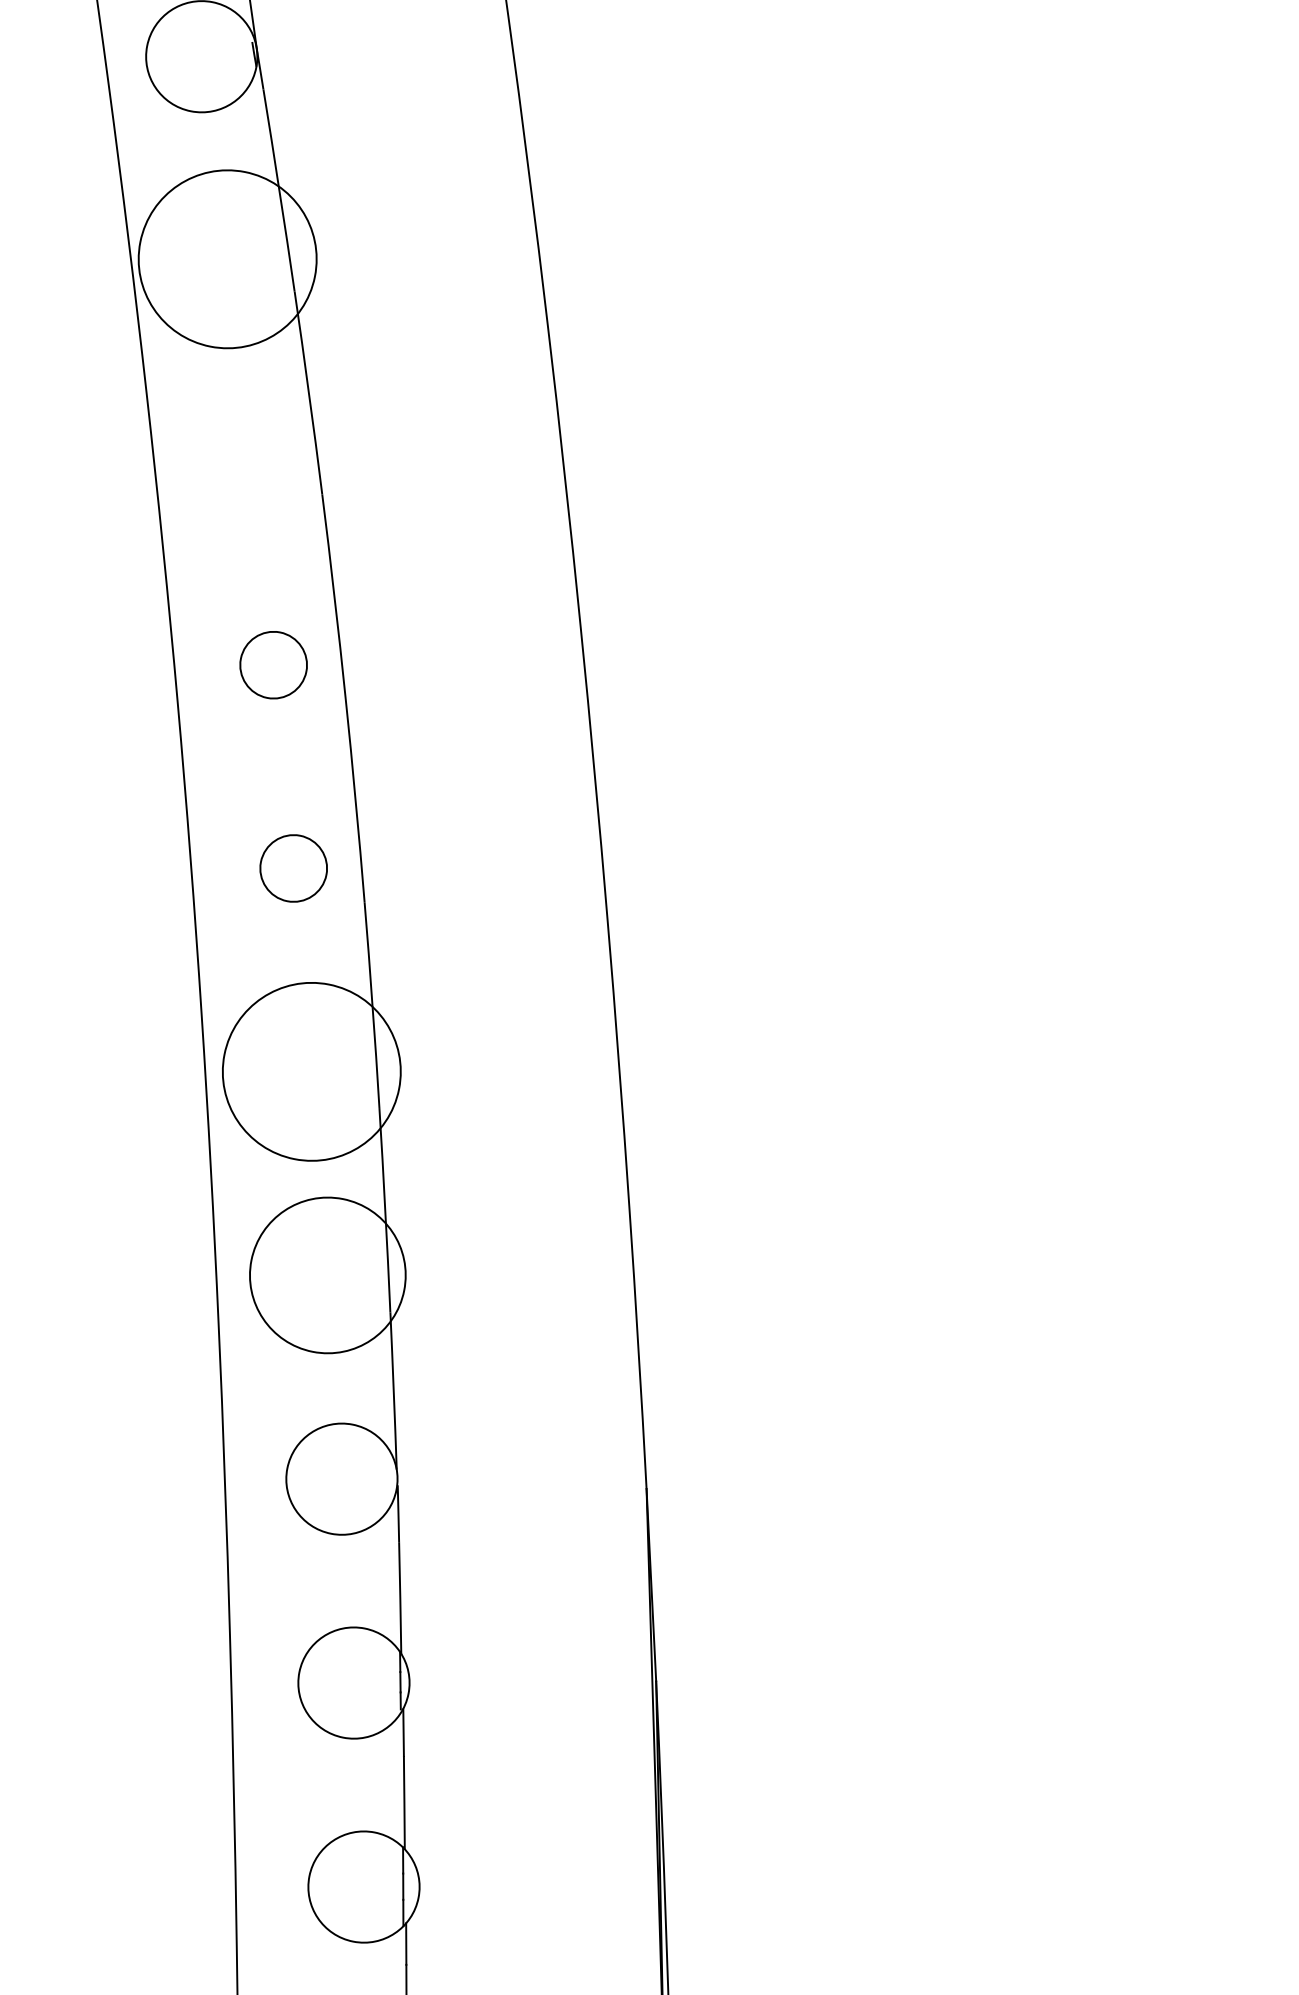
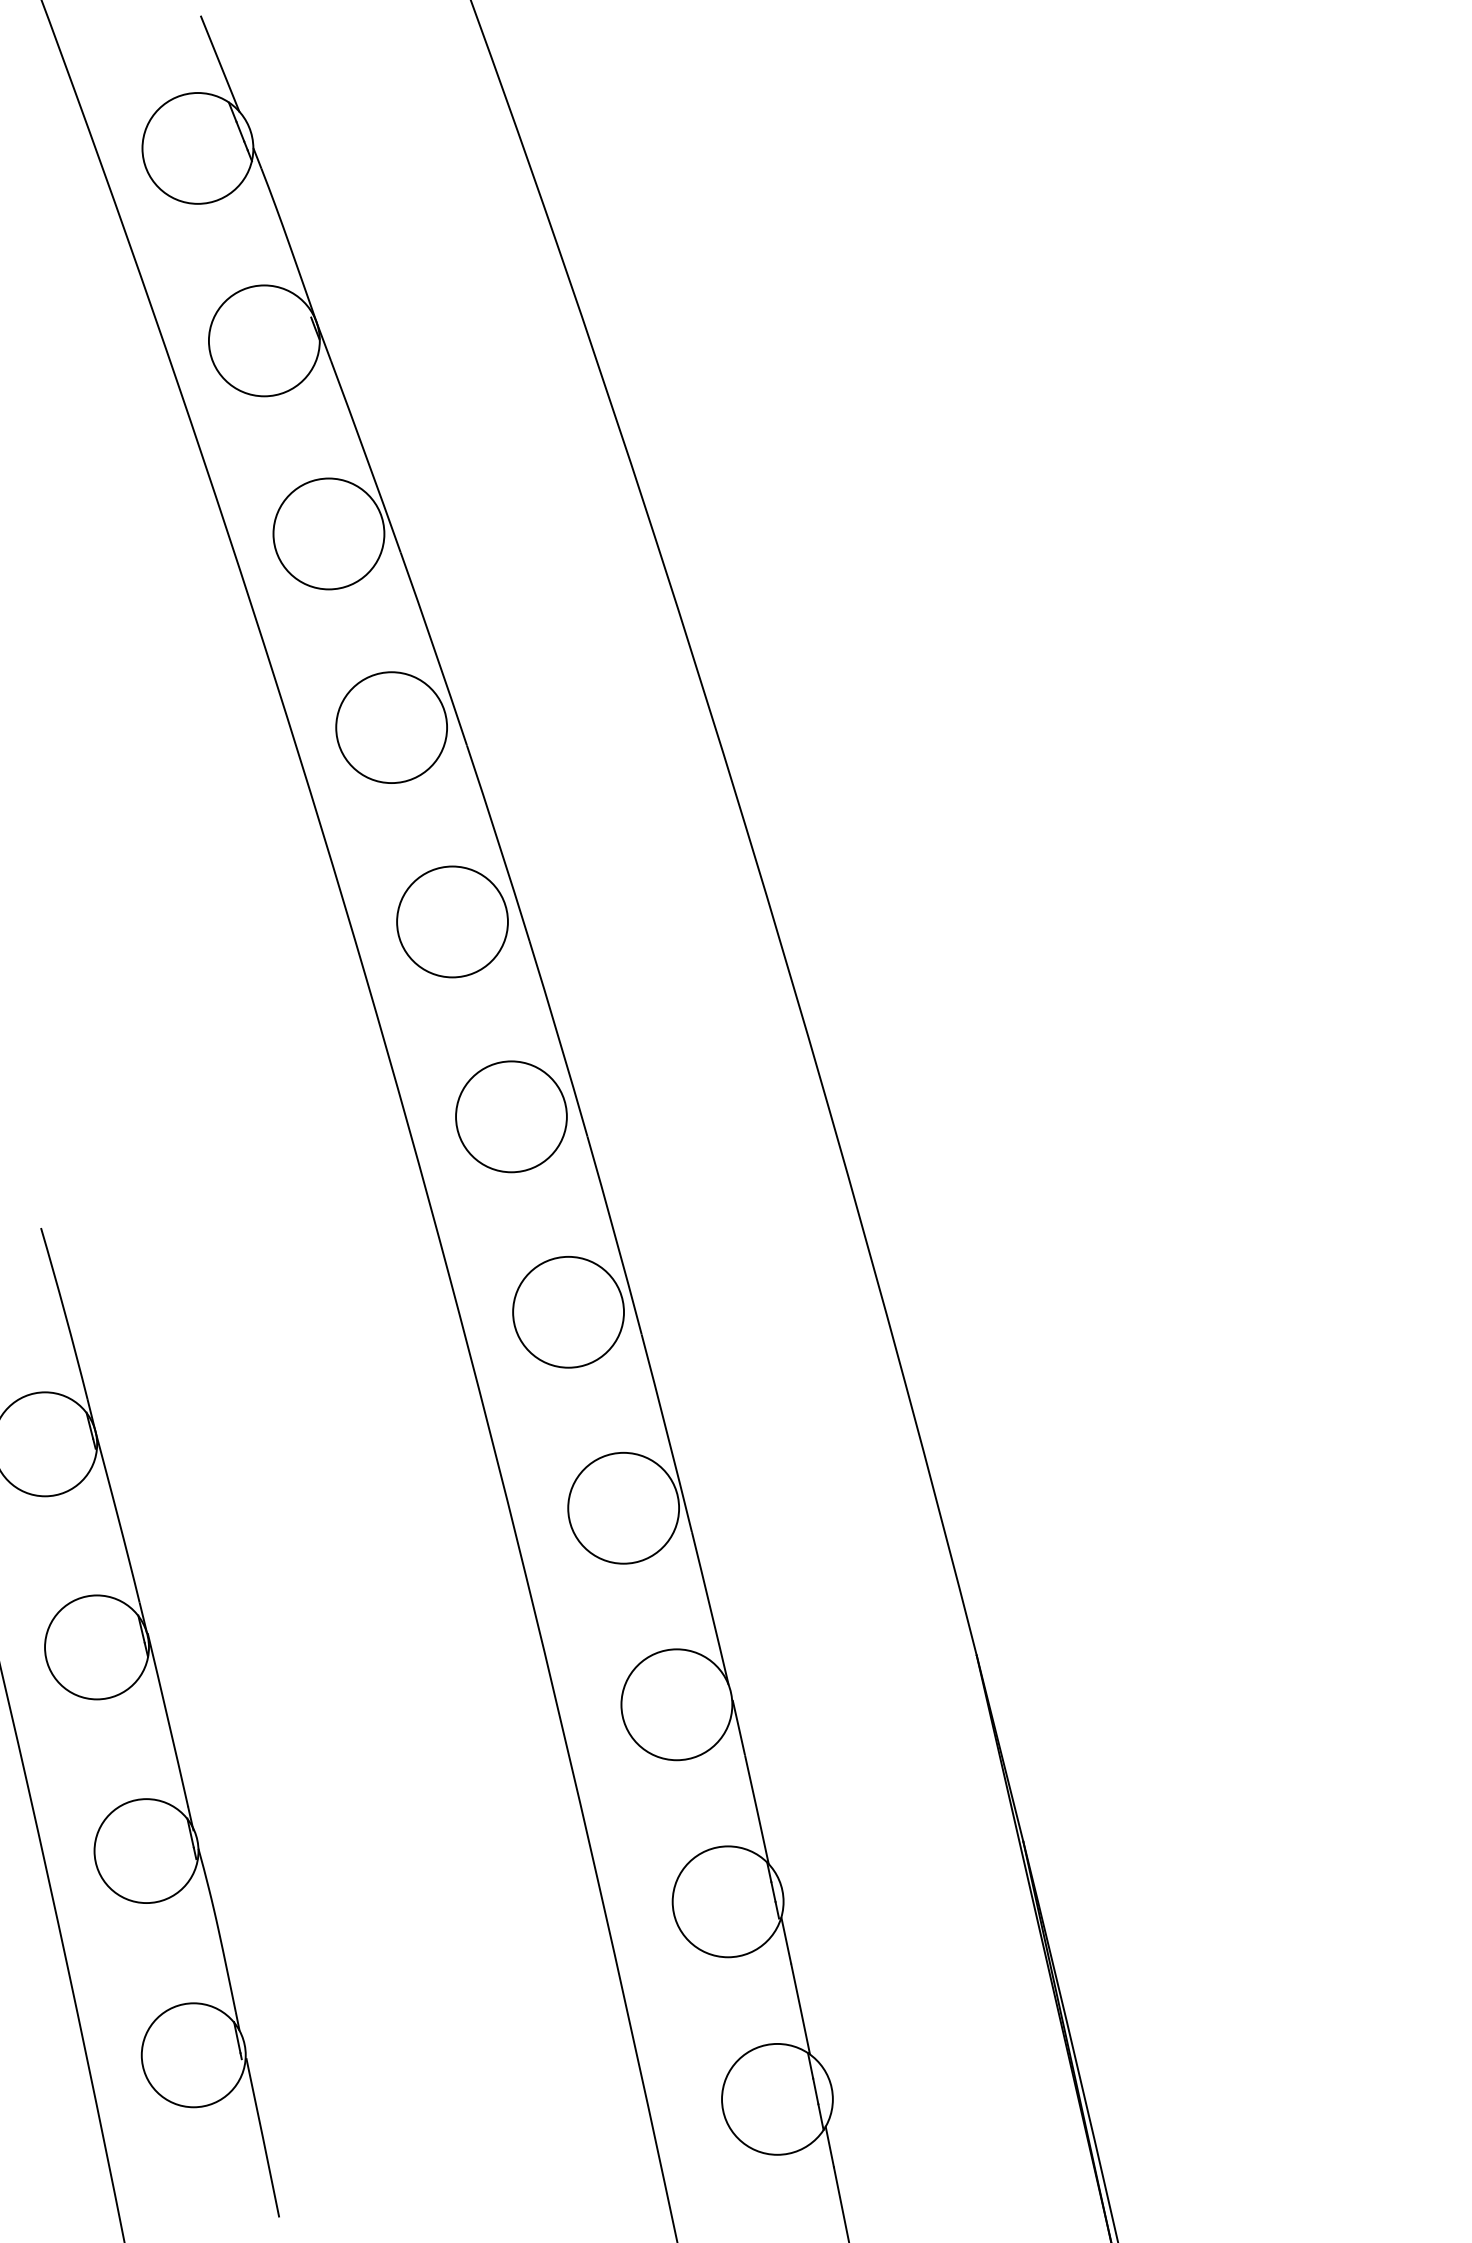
circle: (227, 258) -> (328, 533), size x0.62
circle: (251, 461) -> (391, 727), added
circle: (273, 664) -> (452, 921), size x1.67
circle: (293, 868) -> (511, 1116), size x1.67
circle: (311, 1071) -> (568, 1311), size x0.62
circle: (327, 1274) -> (623, 1507), size x0.71

